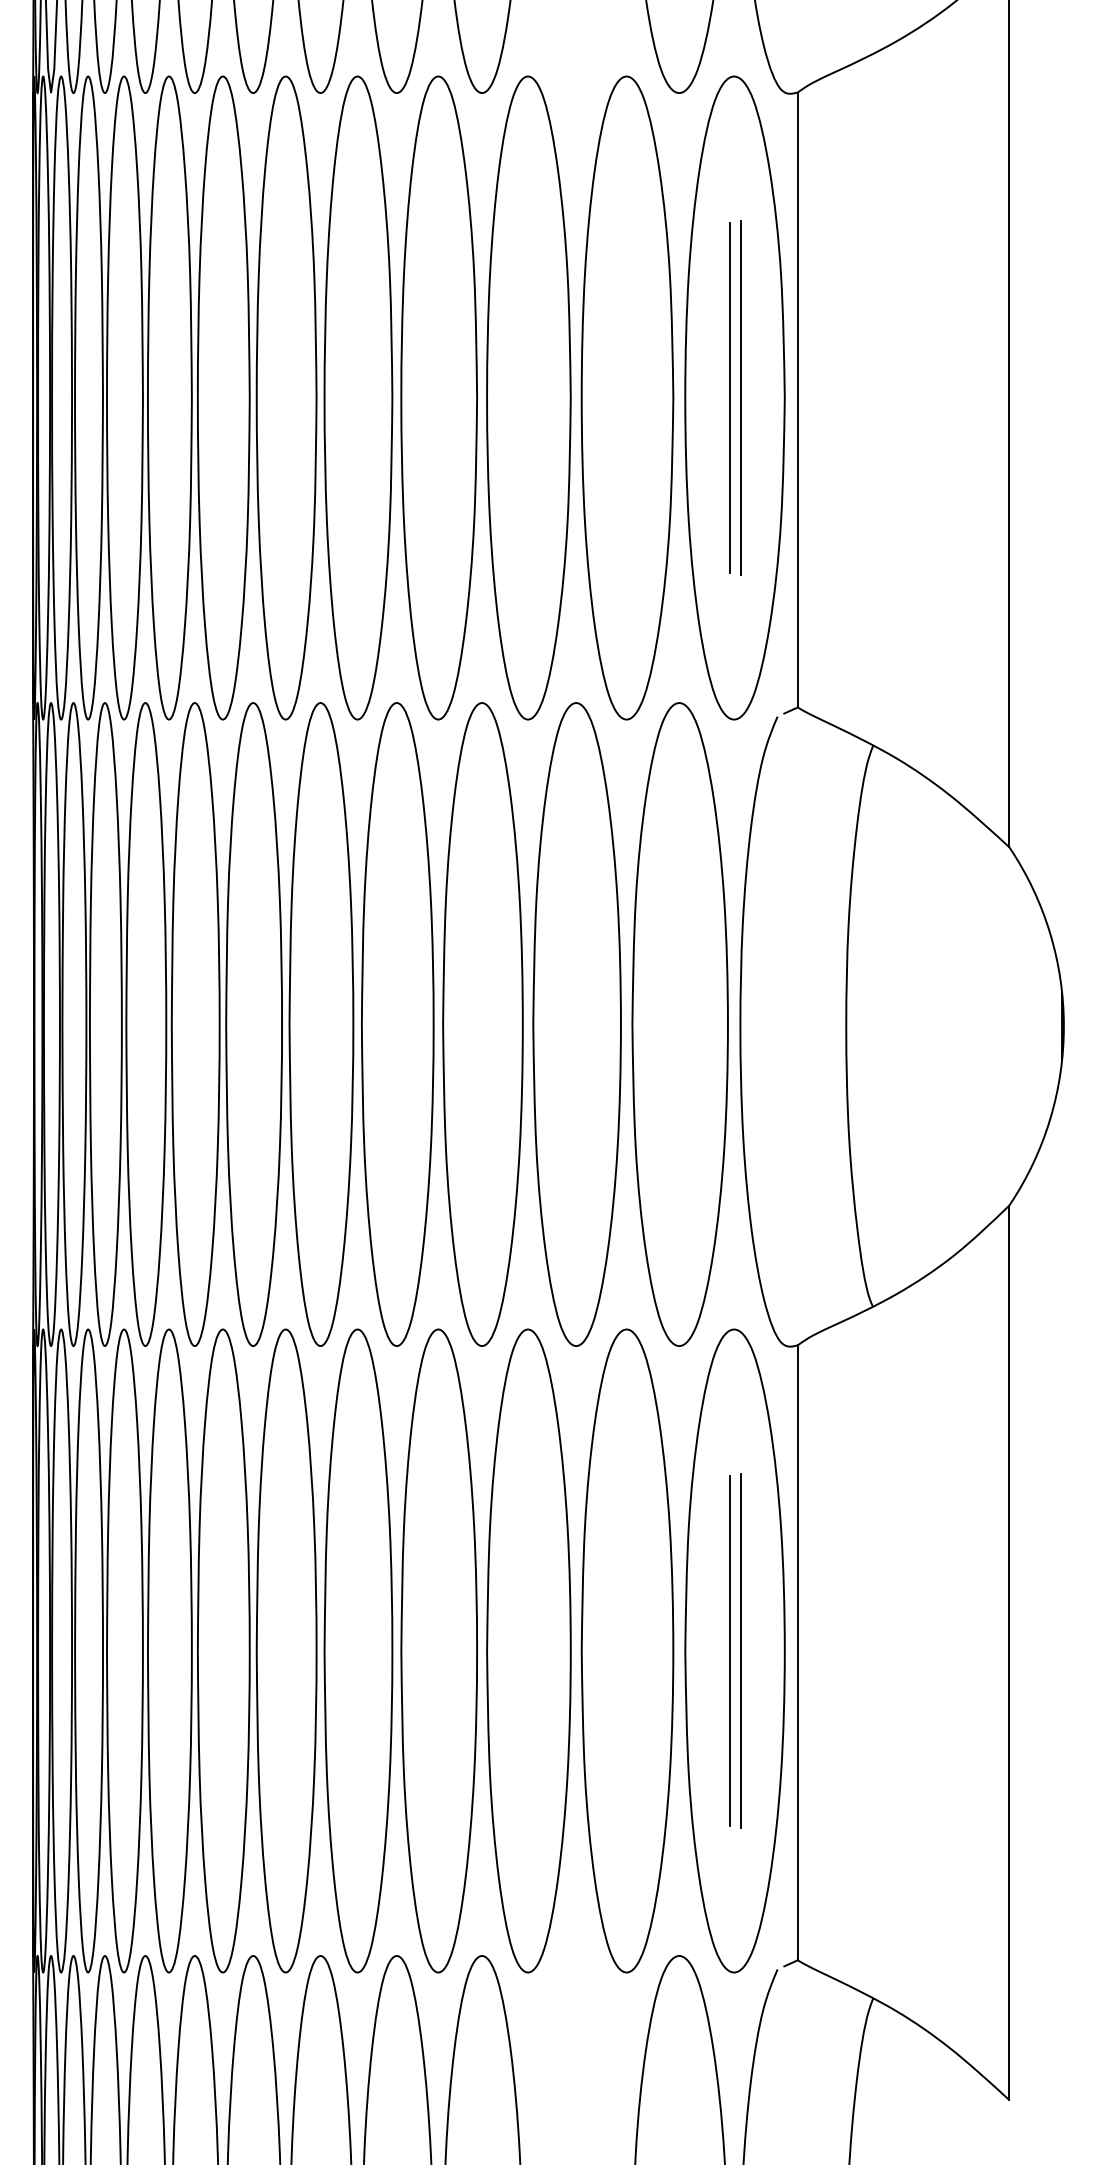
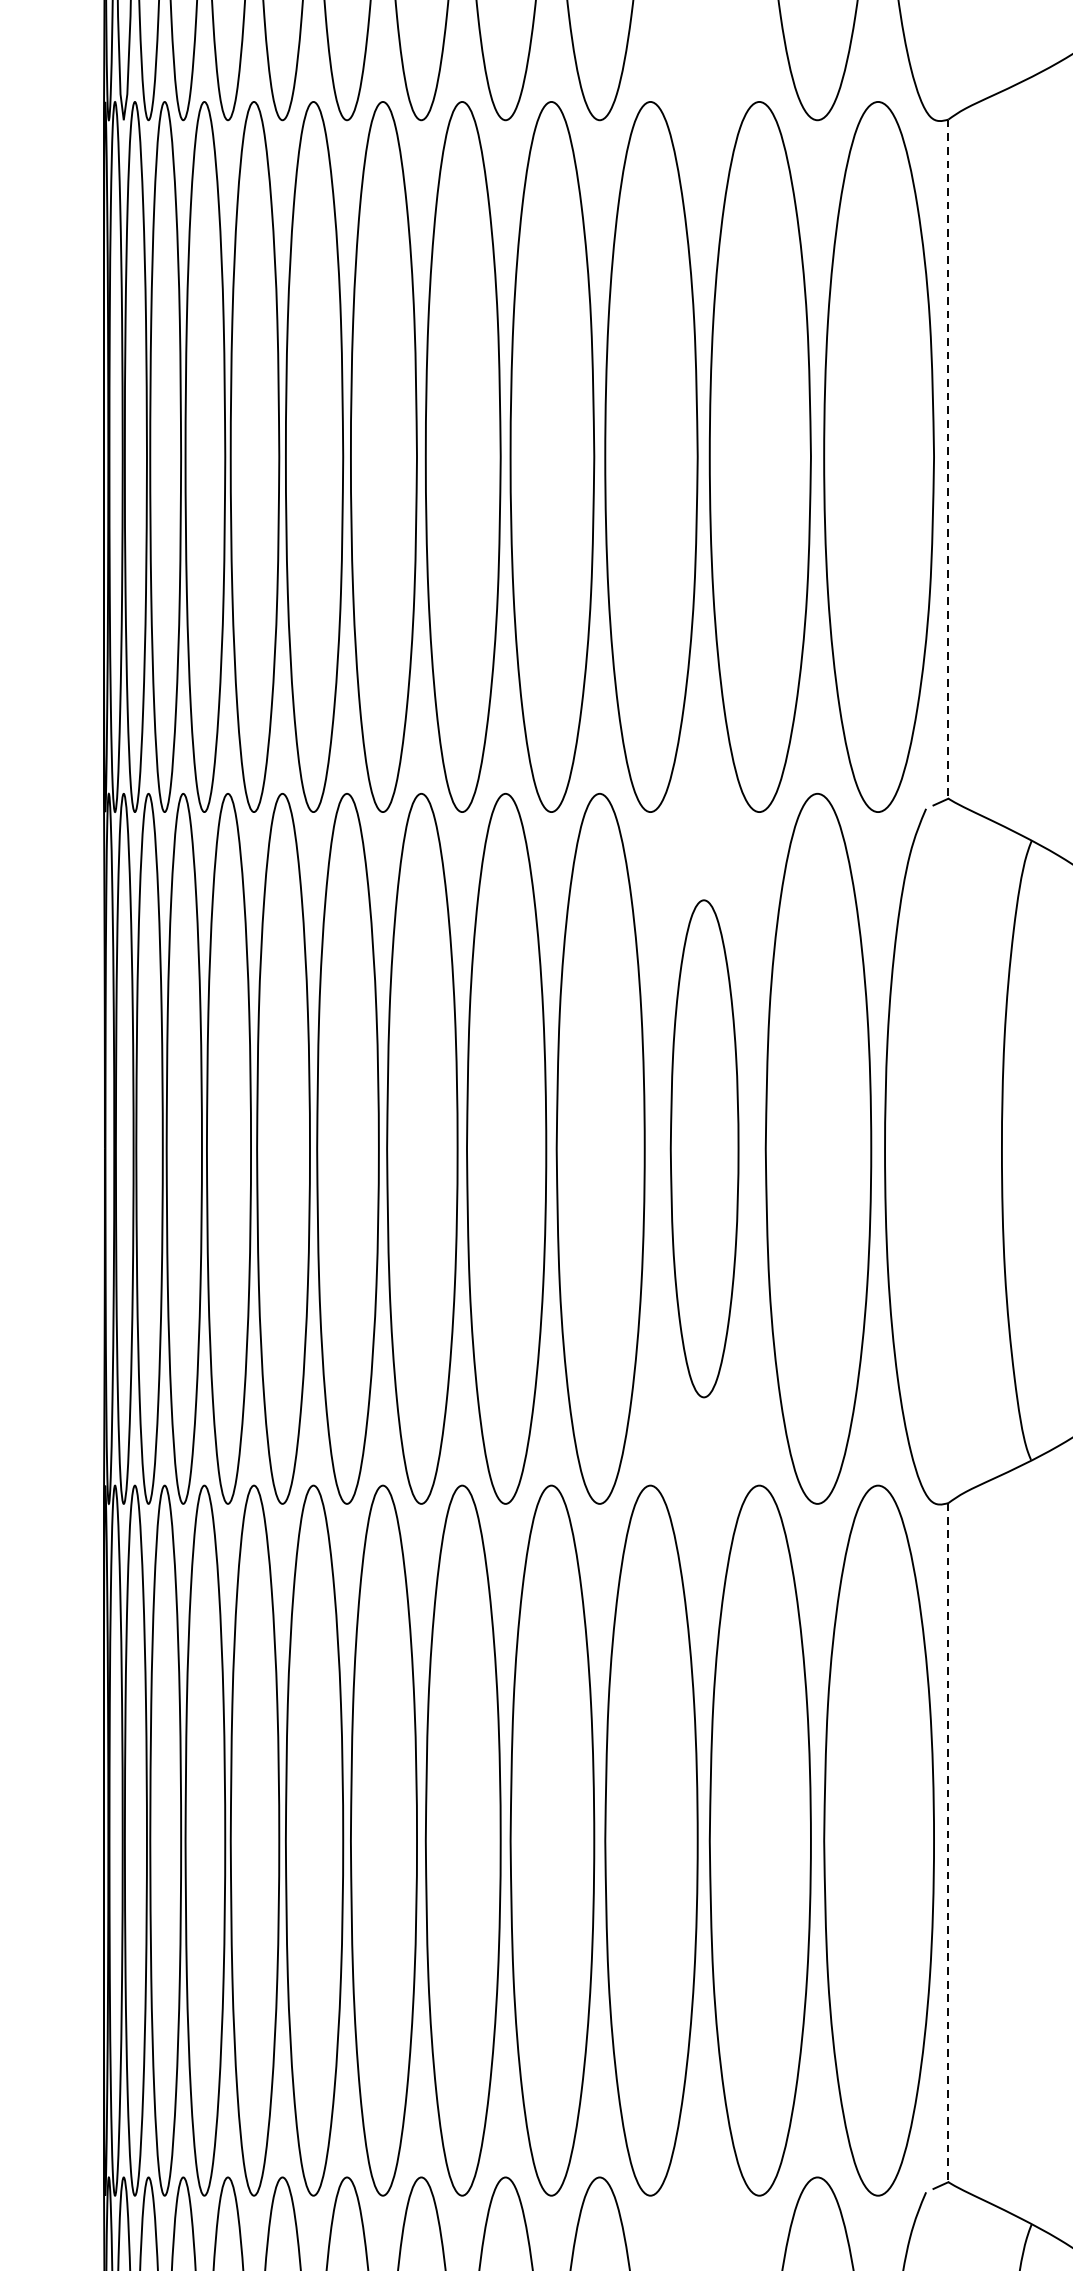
line: (730, 397) -> (874, 456), removed
line: (740, 398) -> (885, 457), removed
line: (797, 400) -> (948, 459), solid -> dashed
part: (576, 1024) -> (704, 1148), size x0.7
line: (730, 1650) -> (874, 1840), removed
line: (740, 1650) -> (885, 1840), removed
line: (797, 1653) -> (948, 1843), solid -> dashed

